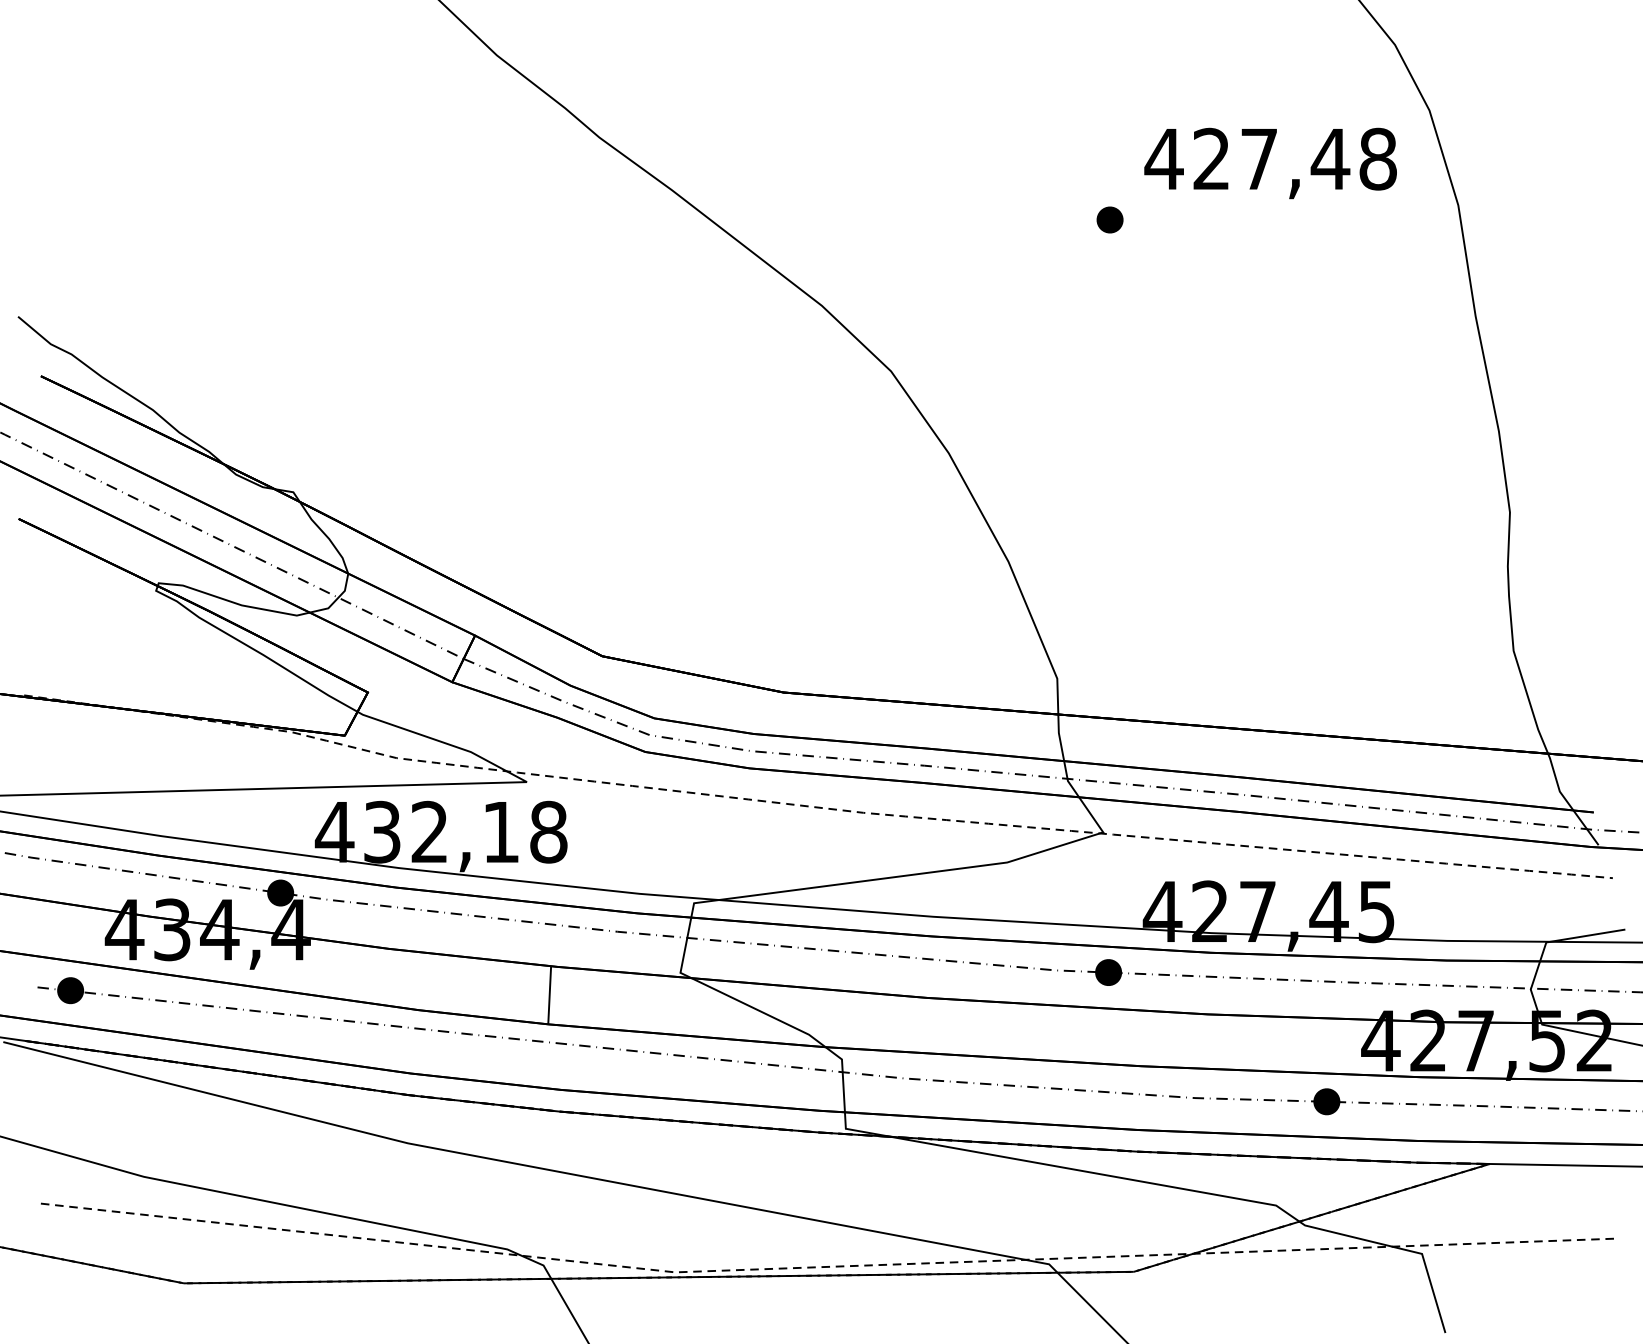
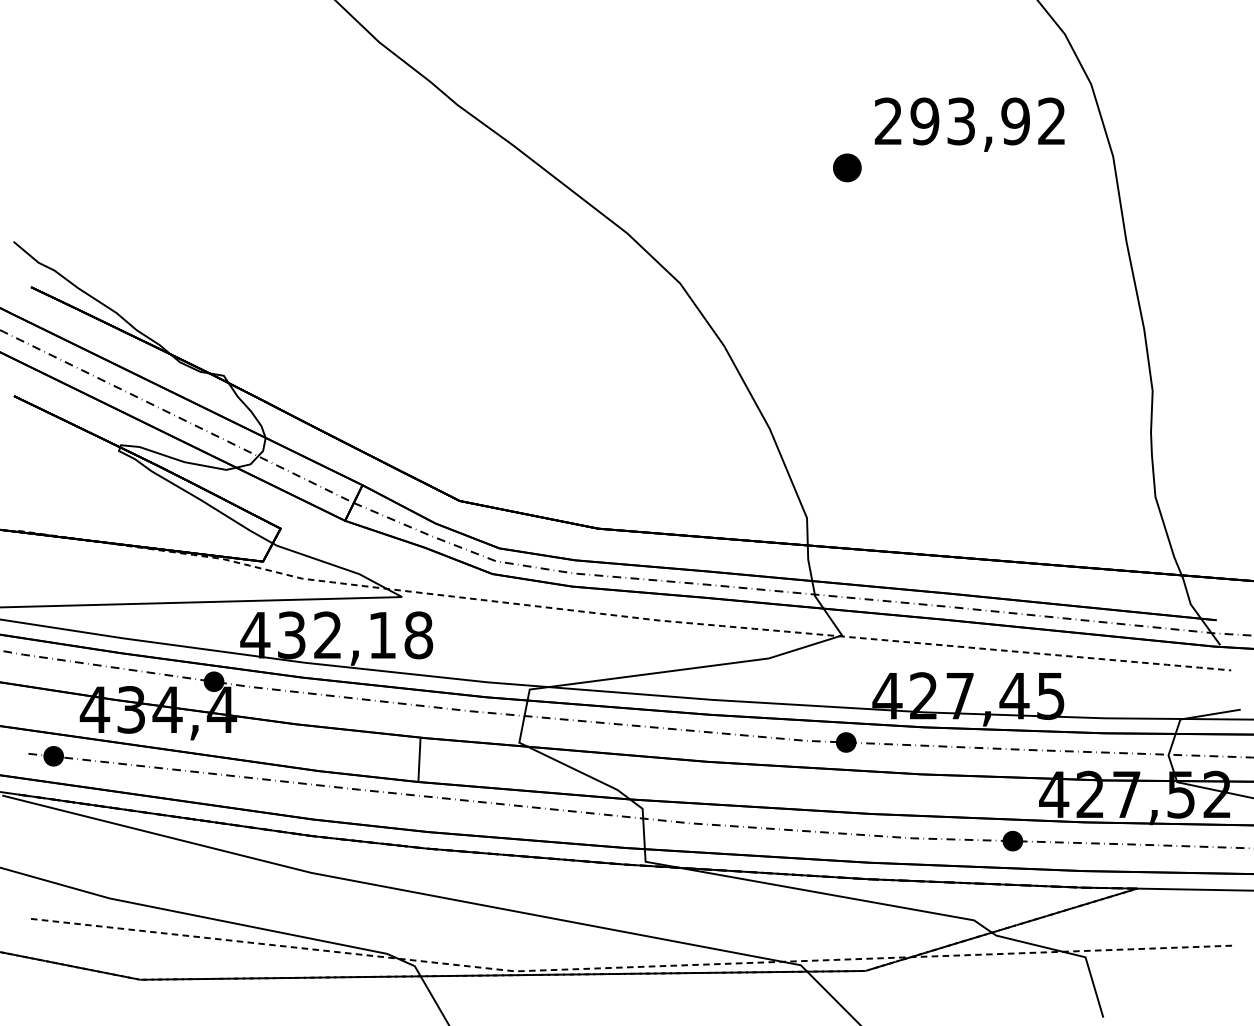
text: (1270, 158) -> (969, 120), 427,48 -> 293,92
part: (1109, 219) -> (846, 167), size x1.4

